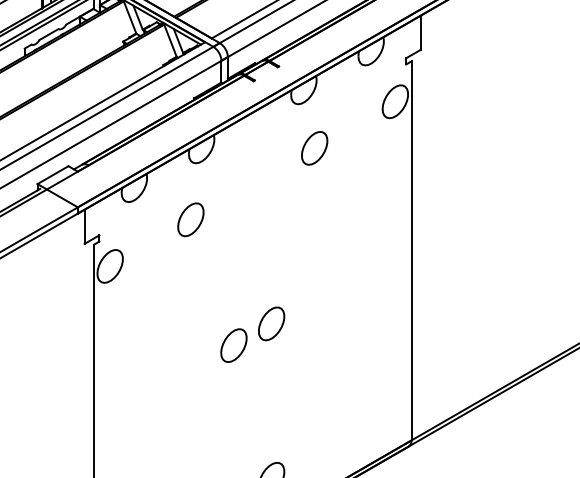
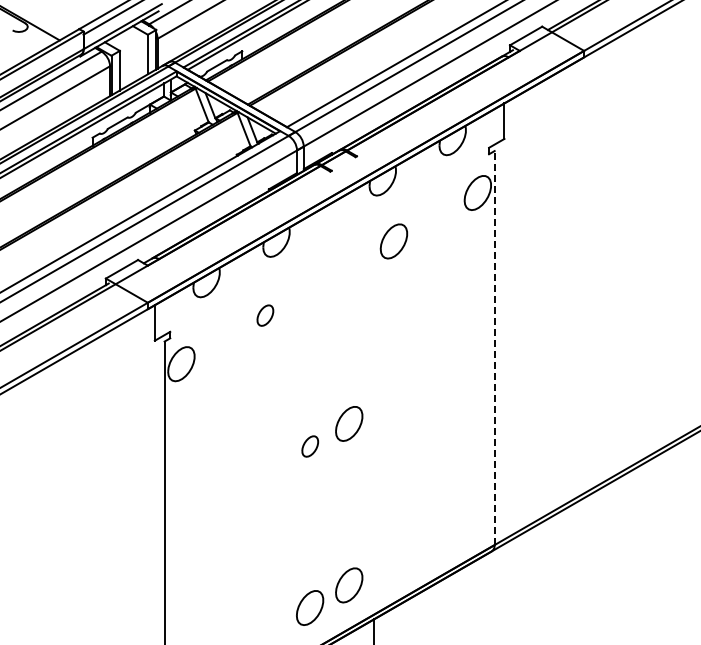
part: (191, 219) -> (265, 315), size x0.6
line: (411, 250) -> (494, 347), solid -> dashed
part: (234, 345) -> (310, 446), size x0.6

